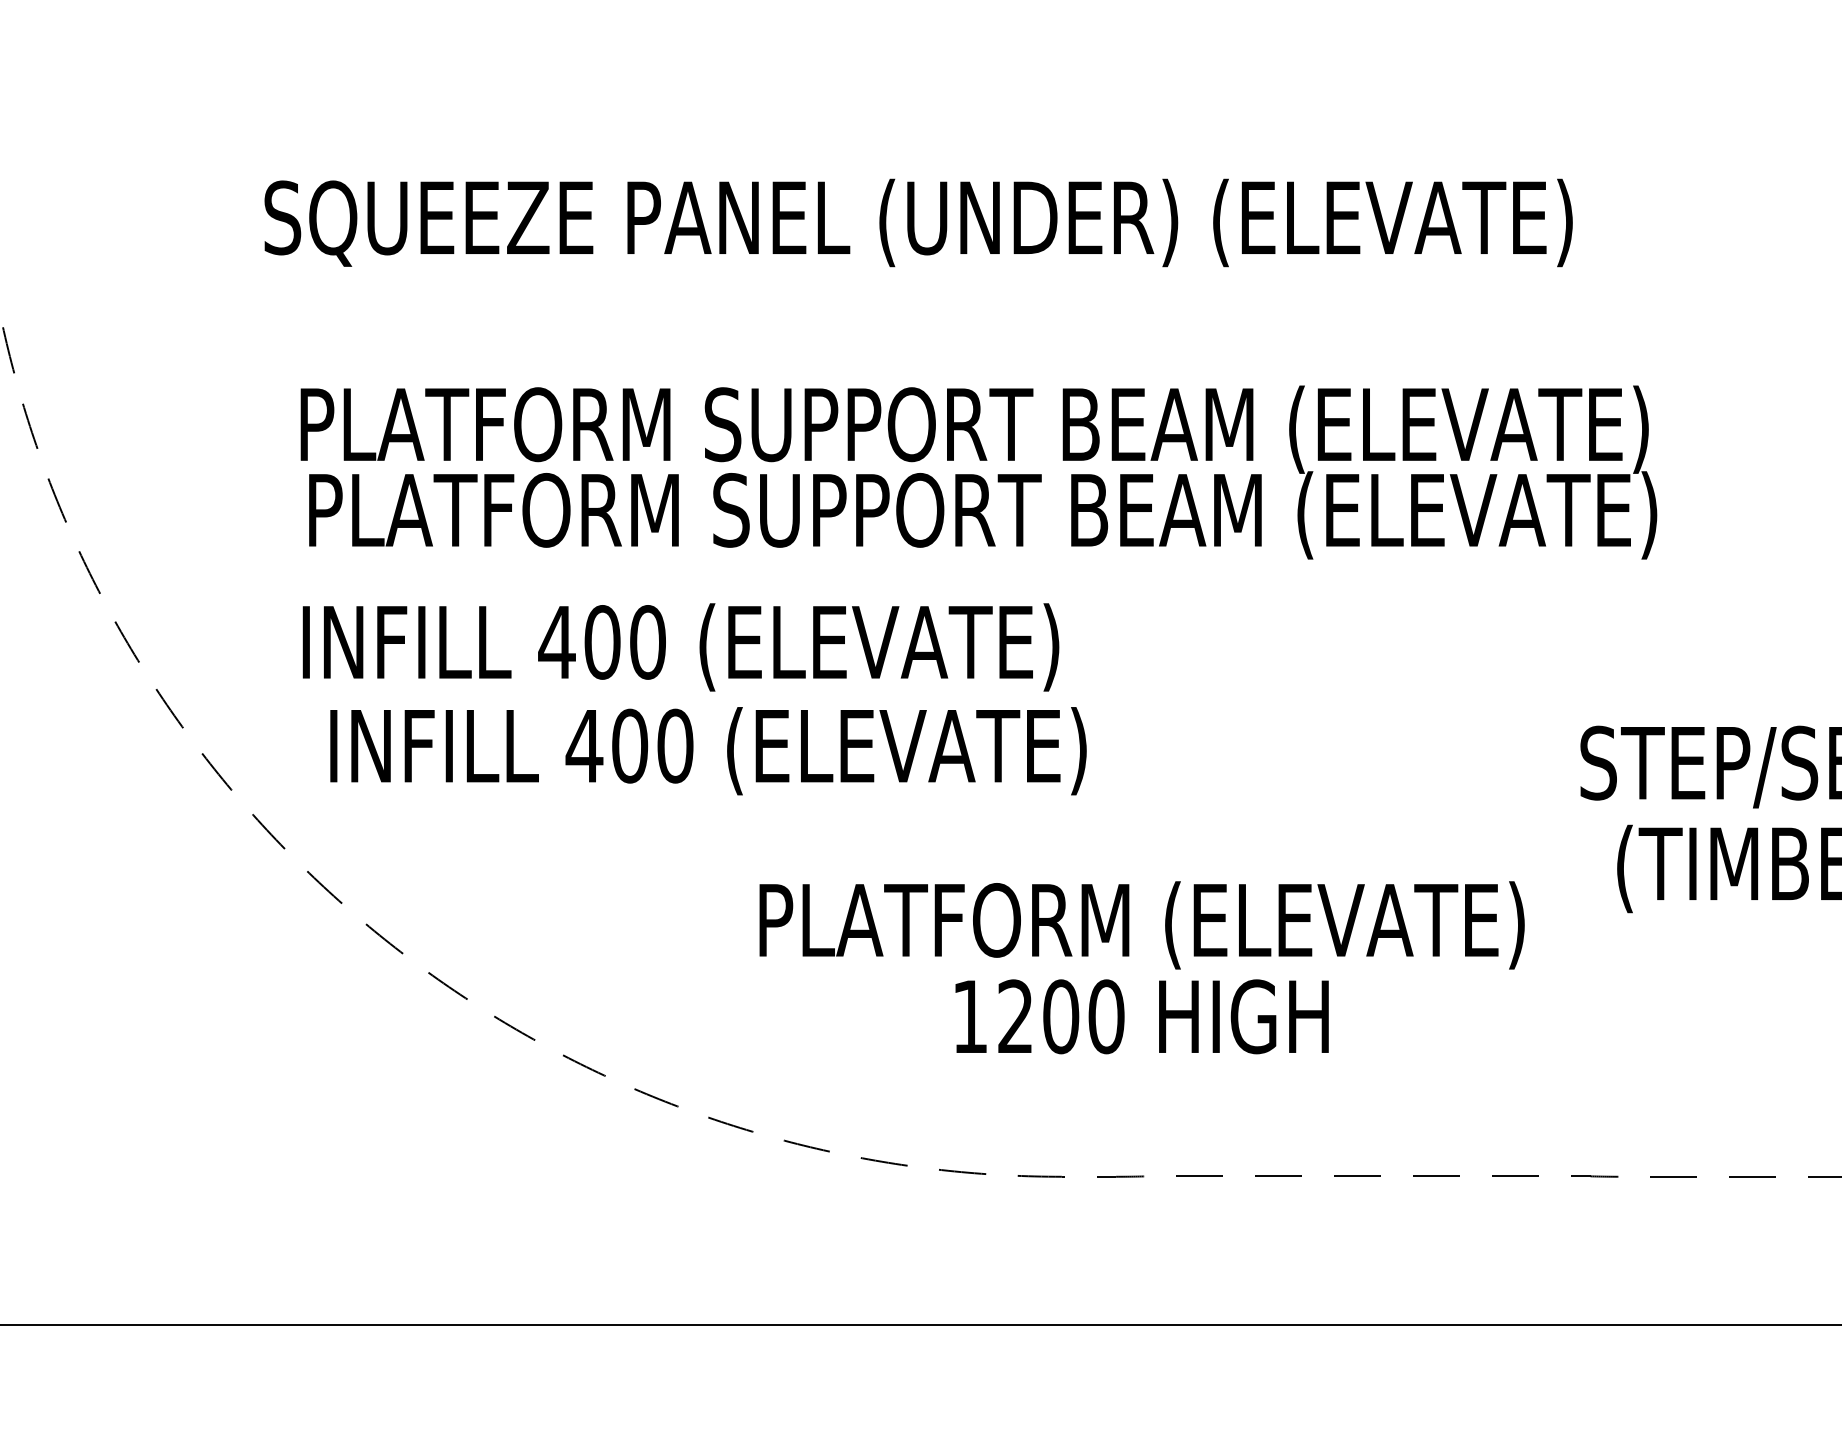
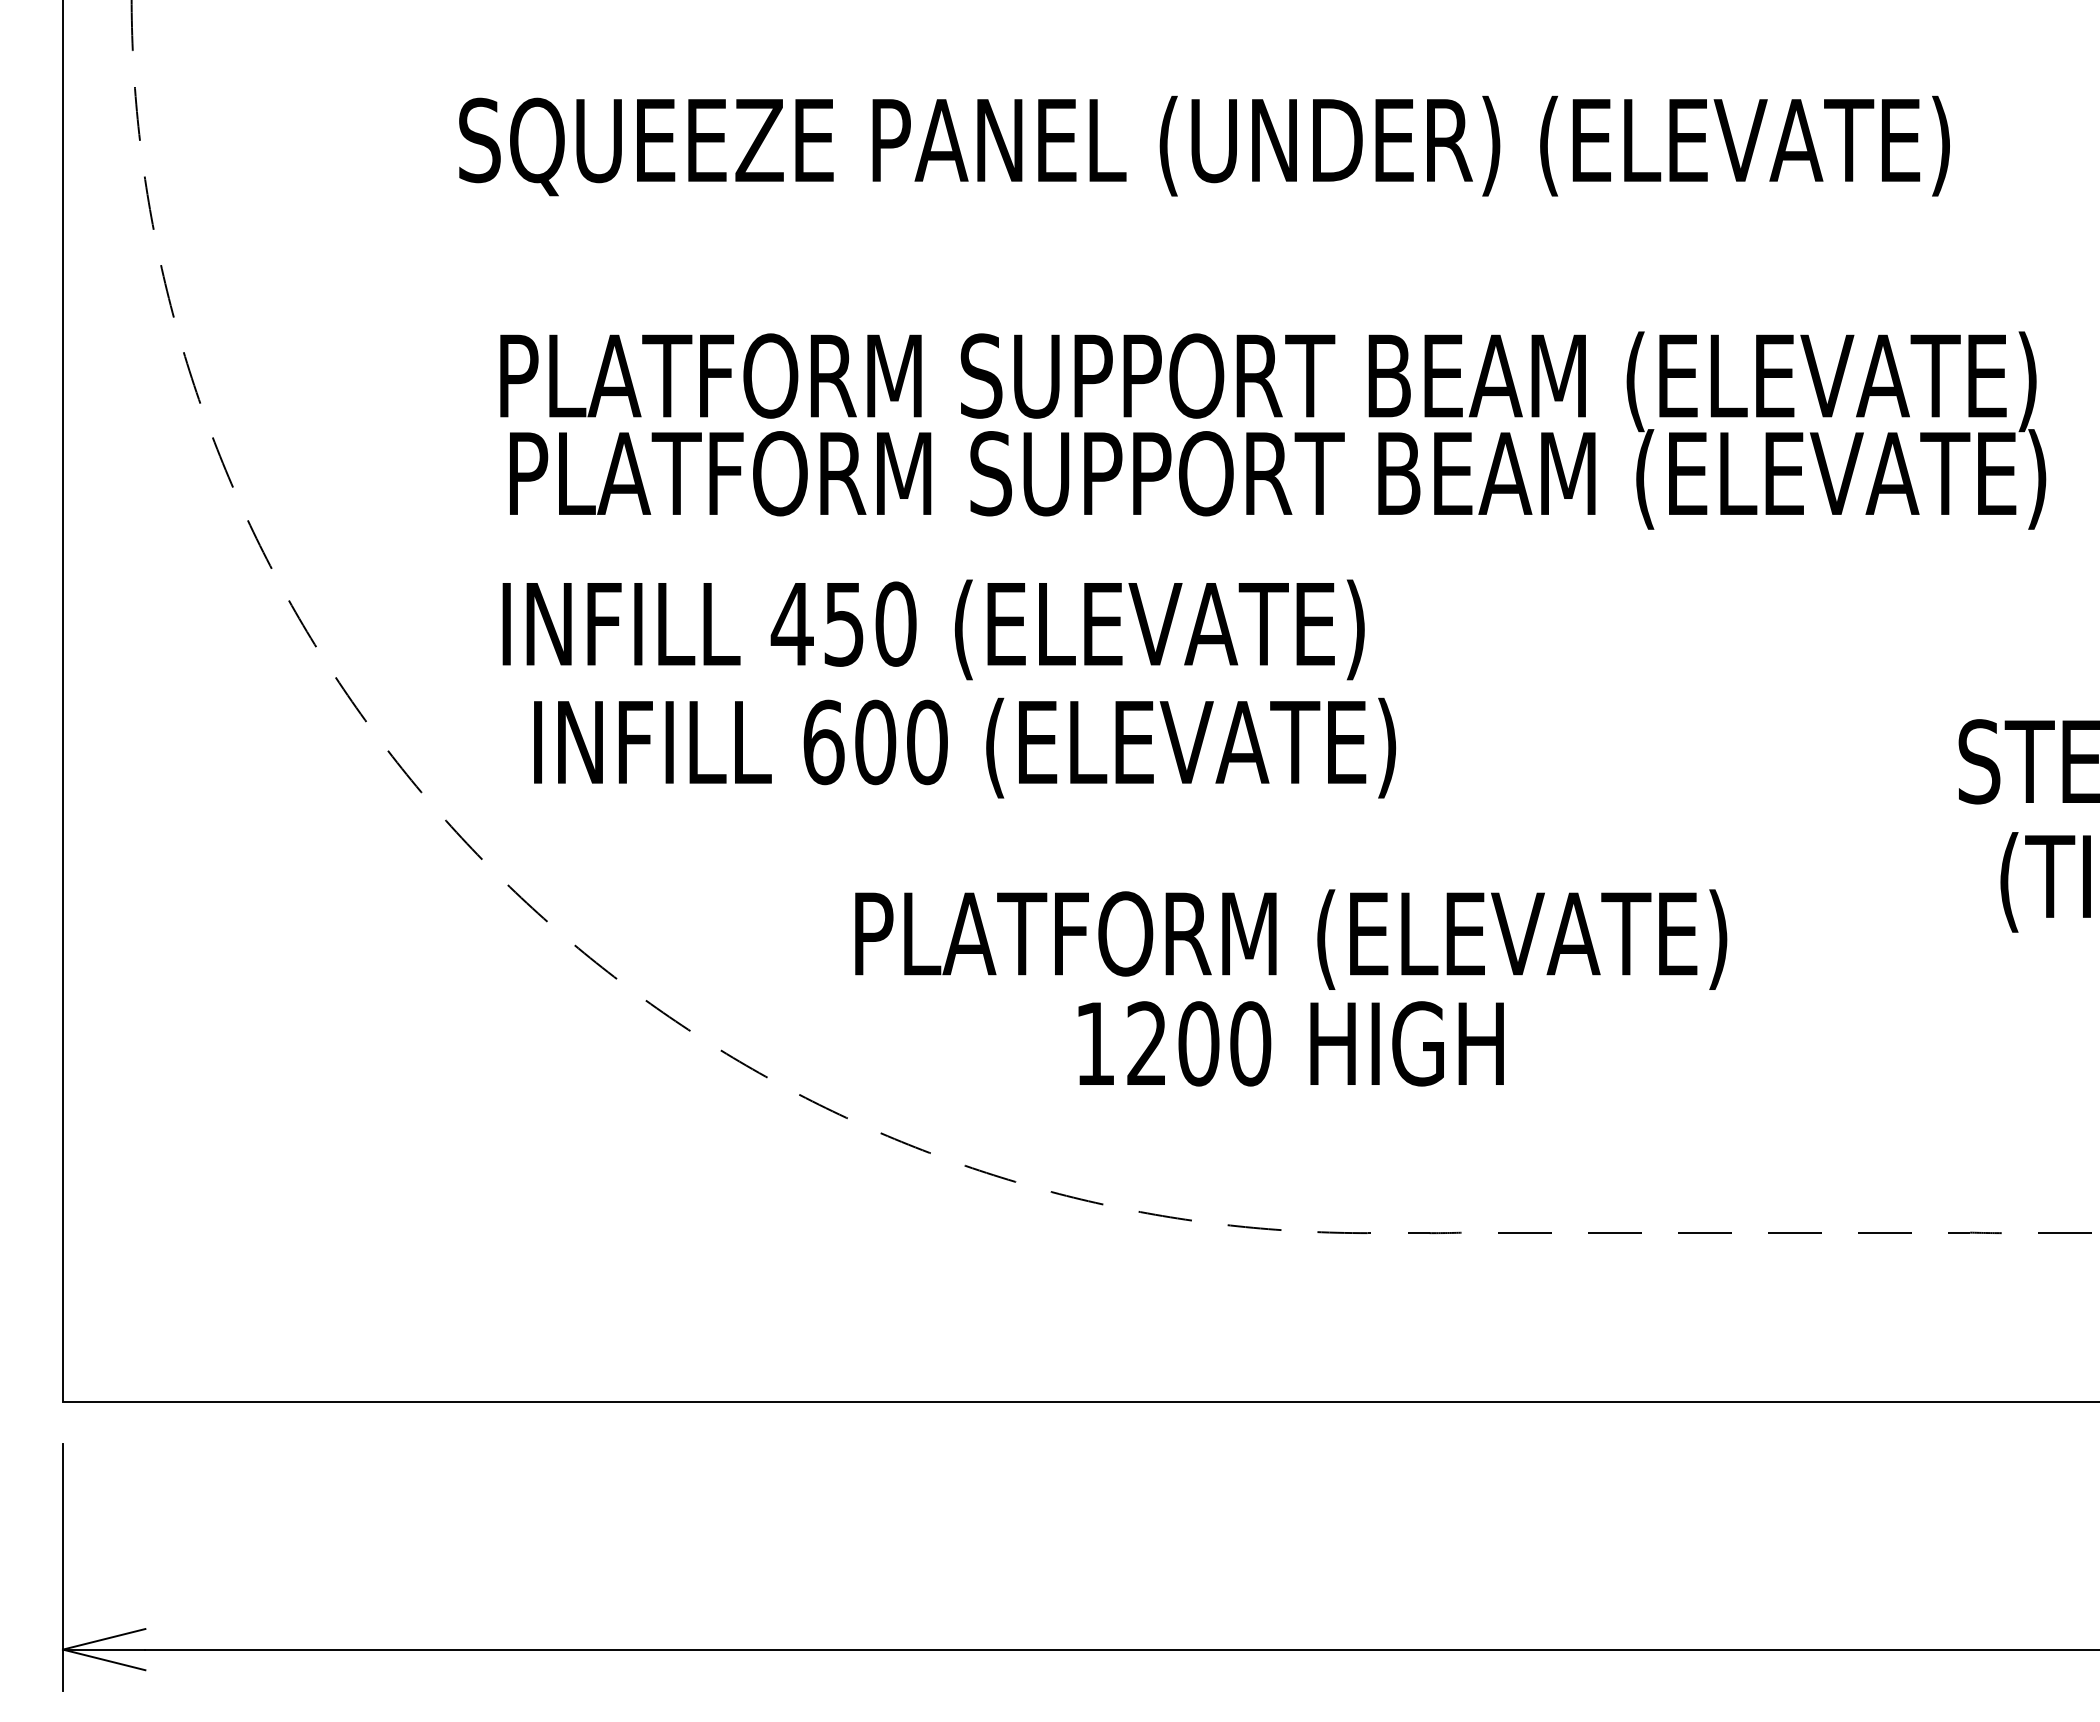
text: (602, 641) -> (844, 623), 400 -> 450
text: (584, 746) -> (823, 742), 400 -> 600
text: (1142, 967) -> (1291, 987), moved

